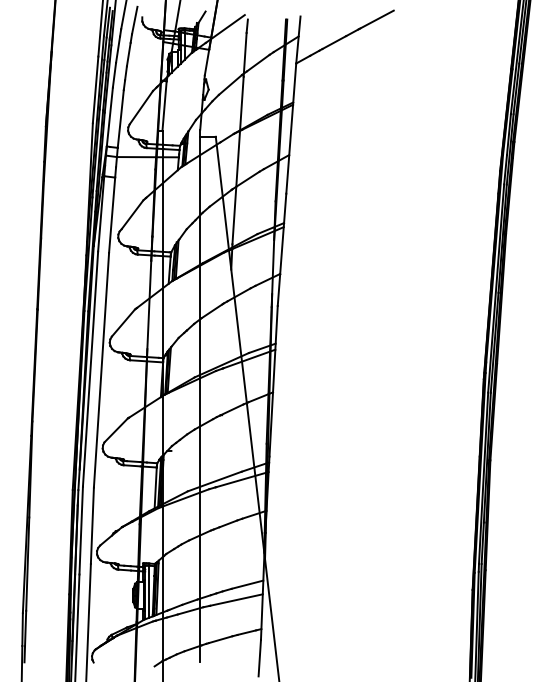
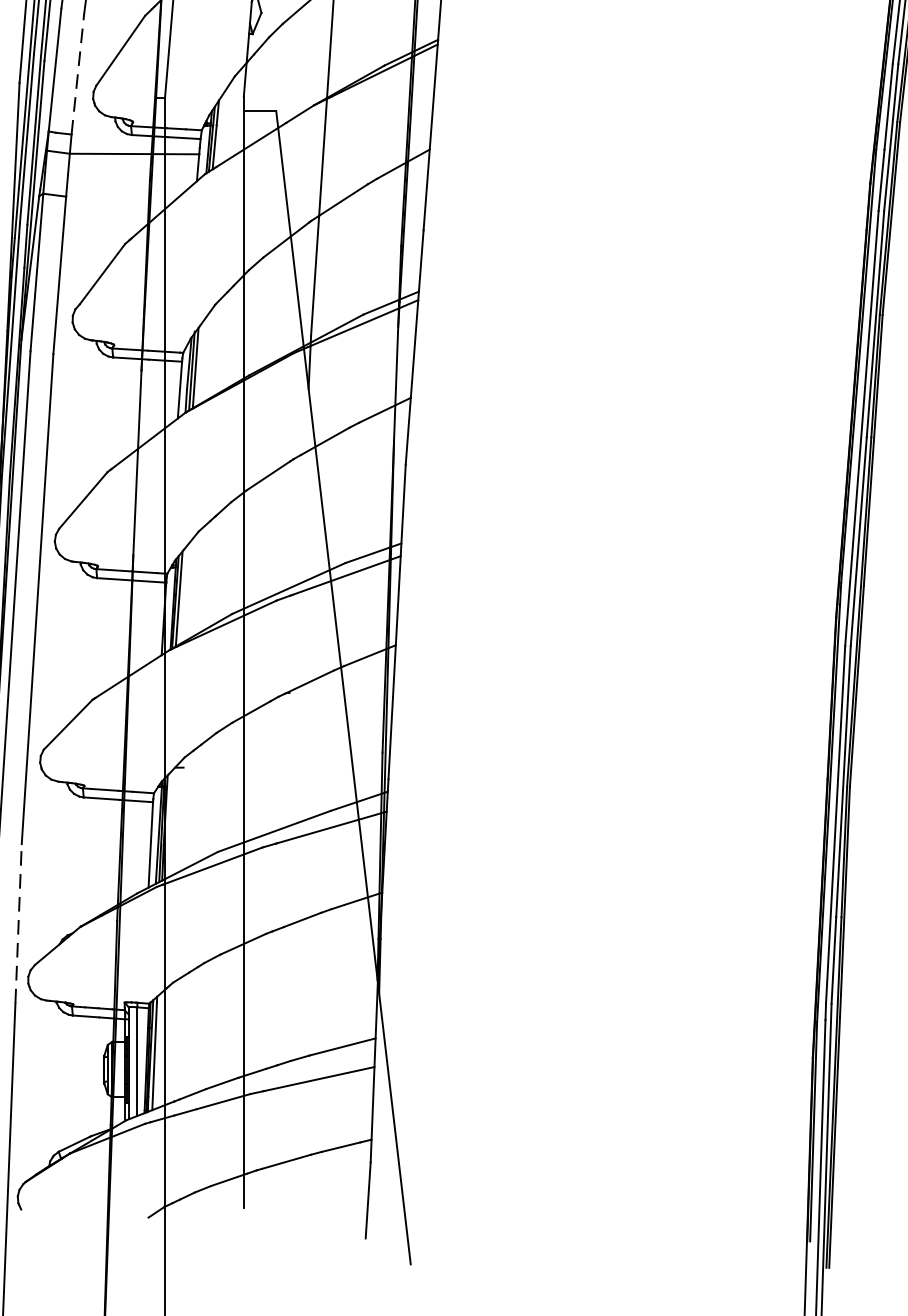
line: (120, 118) -> (77, 73), solid -> dashed
line: (92, 525) -> (18, 923), solid -> dashed

